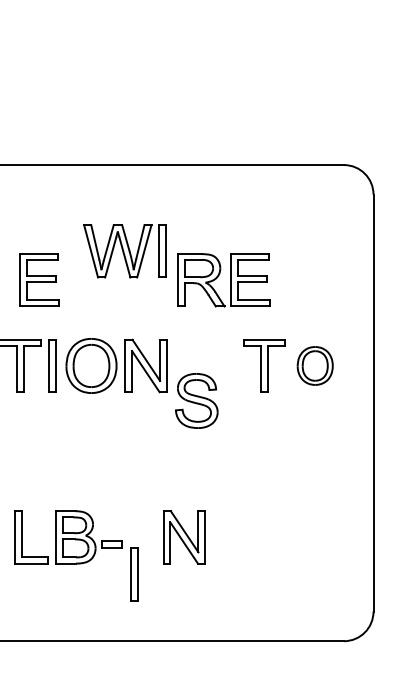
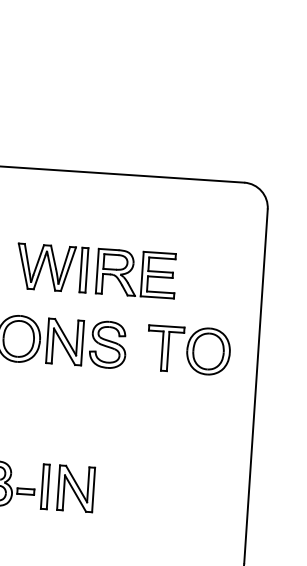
part: (124, 251) -> (51, 268), moved
part: (315, 365) -> (208, 351), size x1.43
part: (196, 400) -> (107, 344), moved
part: (184, 537) -> (76, 488), moved
part: (134, 574) -> (45, 486), moved

